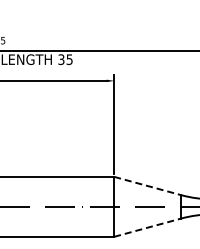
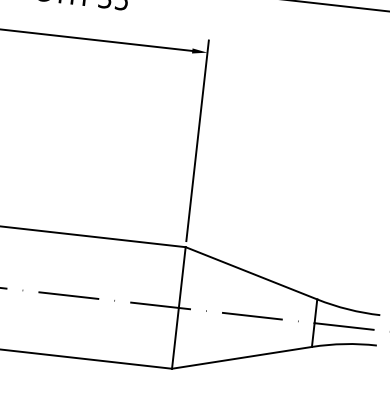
line: (147, 186) -> (251, 274), dashed -> solid
line: (147, 227) -> (241, 357), dashed -> solid

